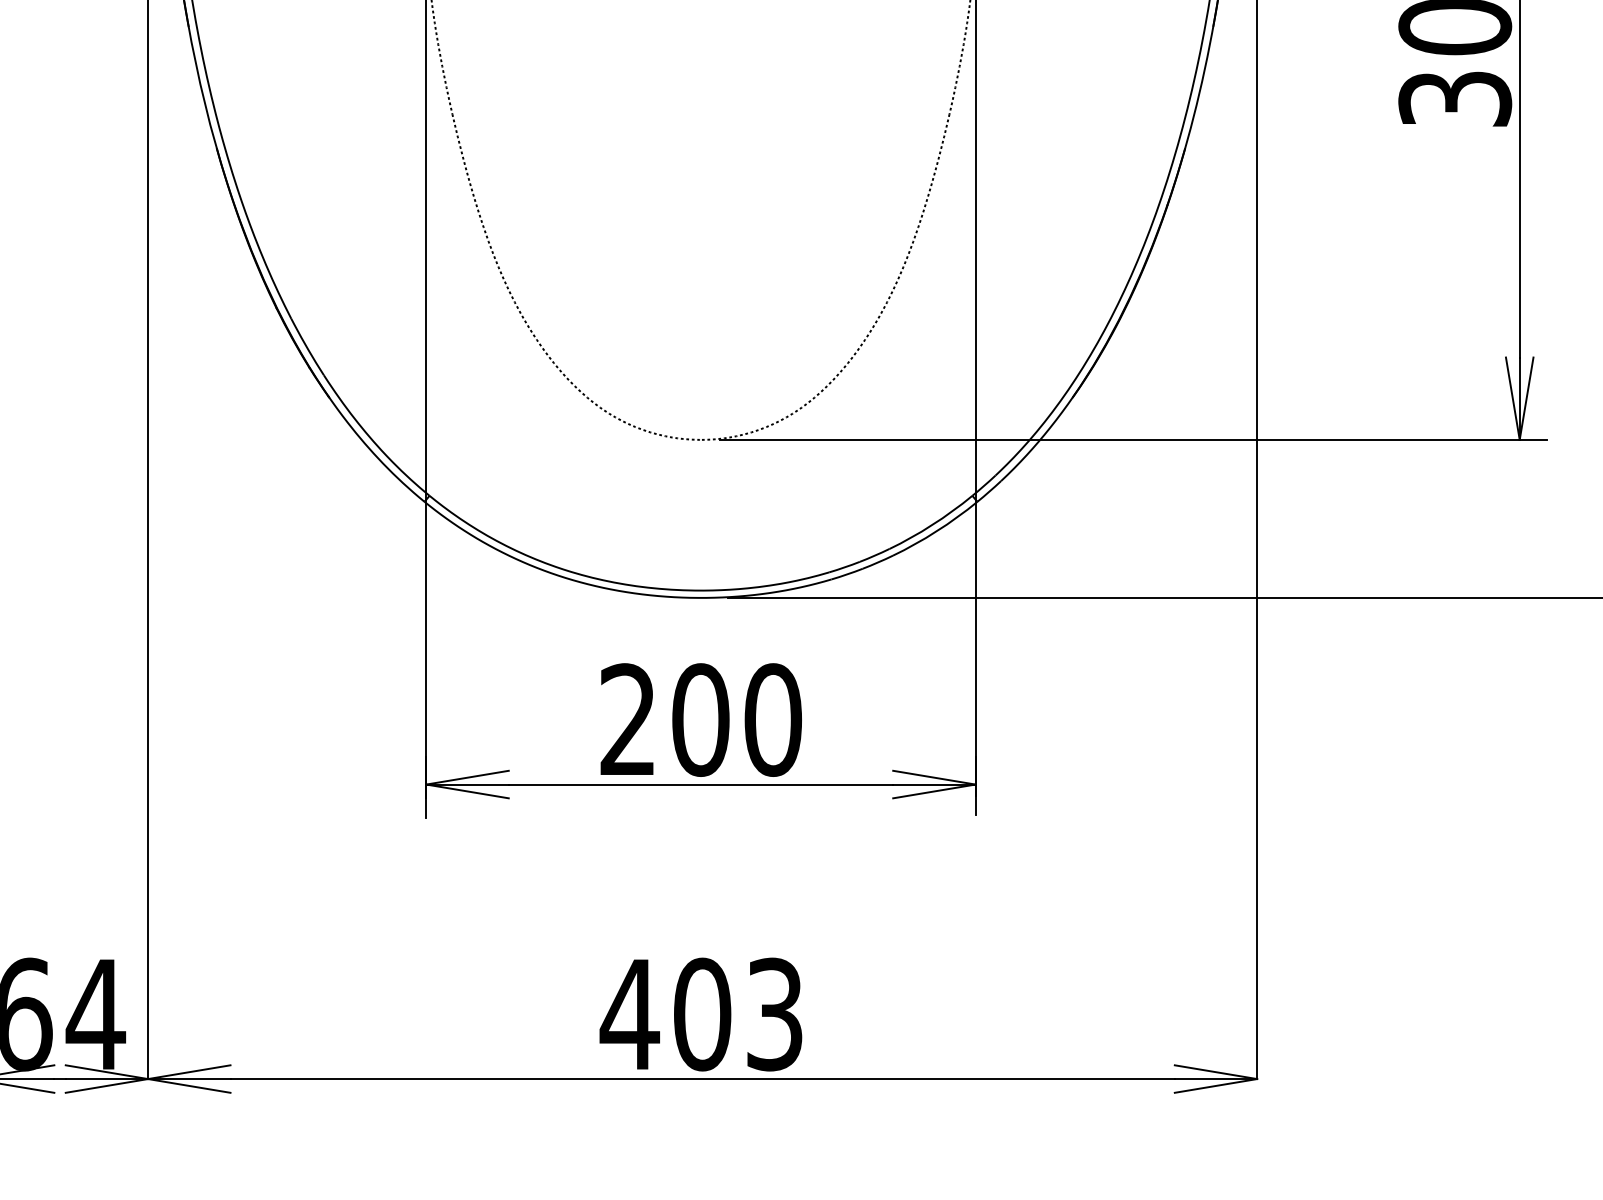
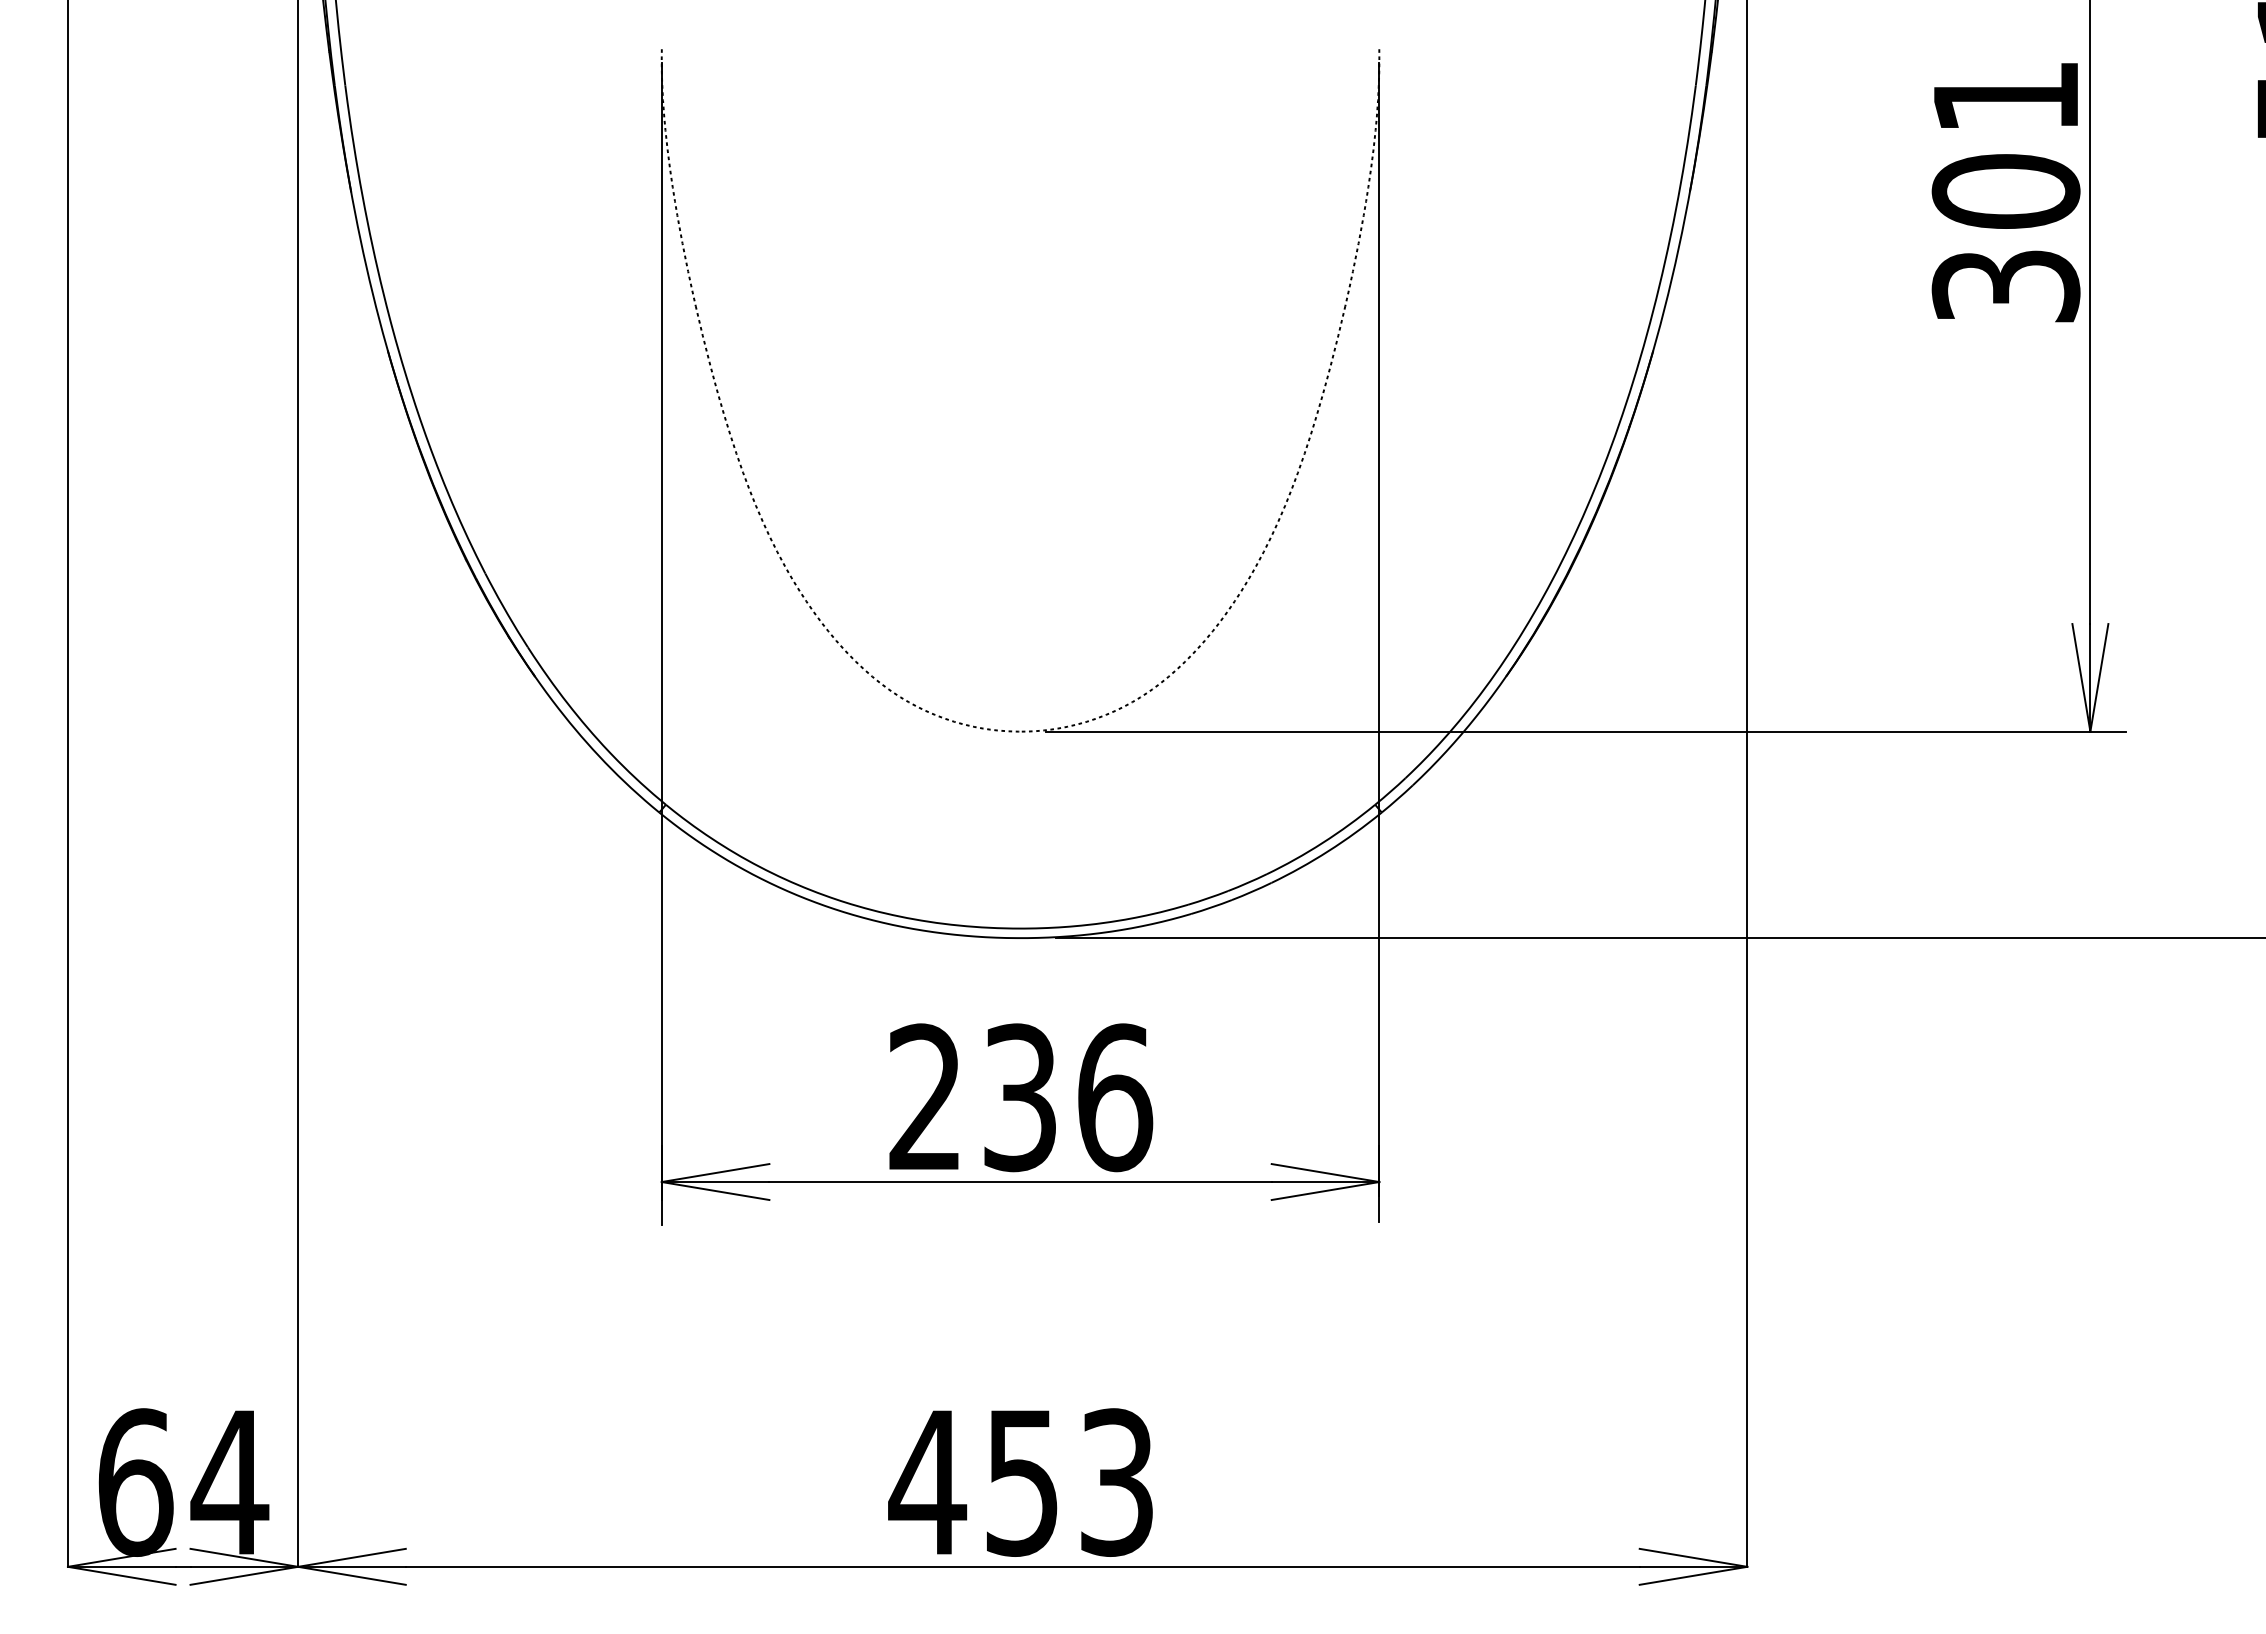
text: (737, 719) -> (1068, 1097), 200 -> 236
text: (702, 1014) -> (1022, 1482), 403 -> 453

